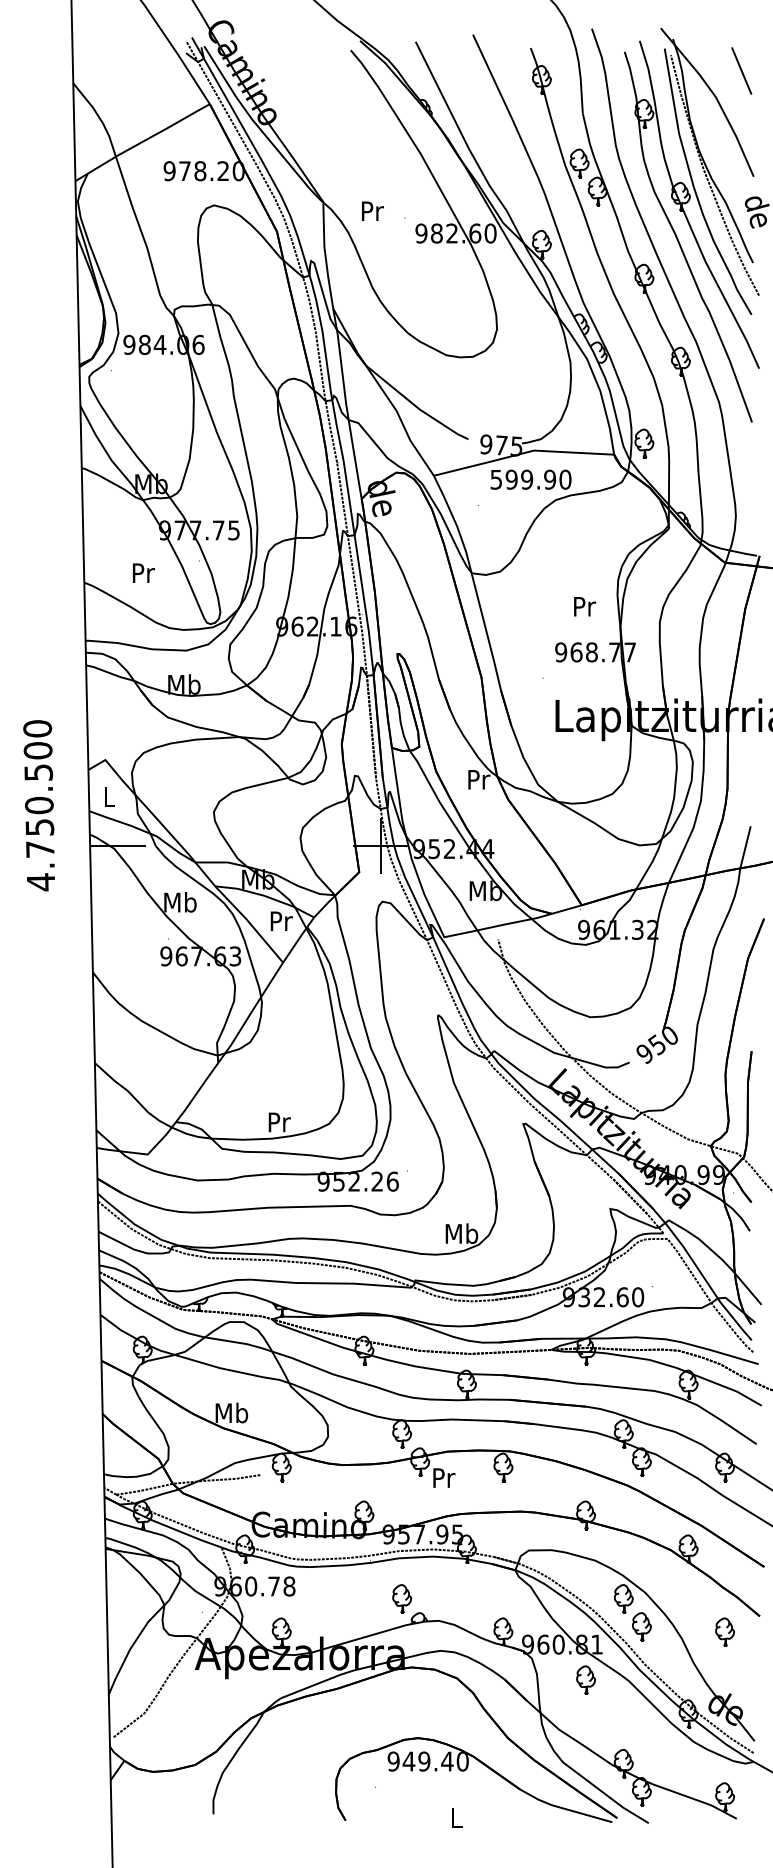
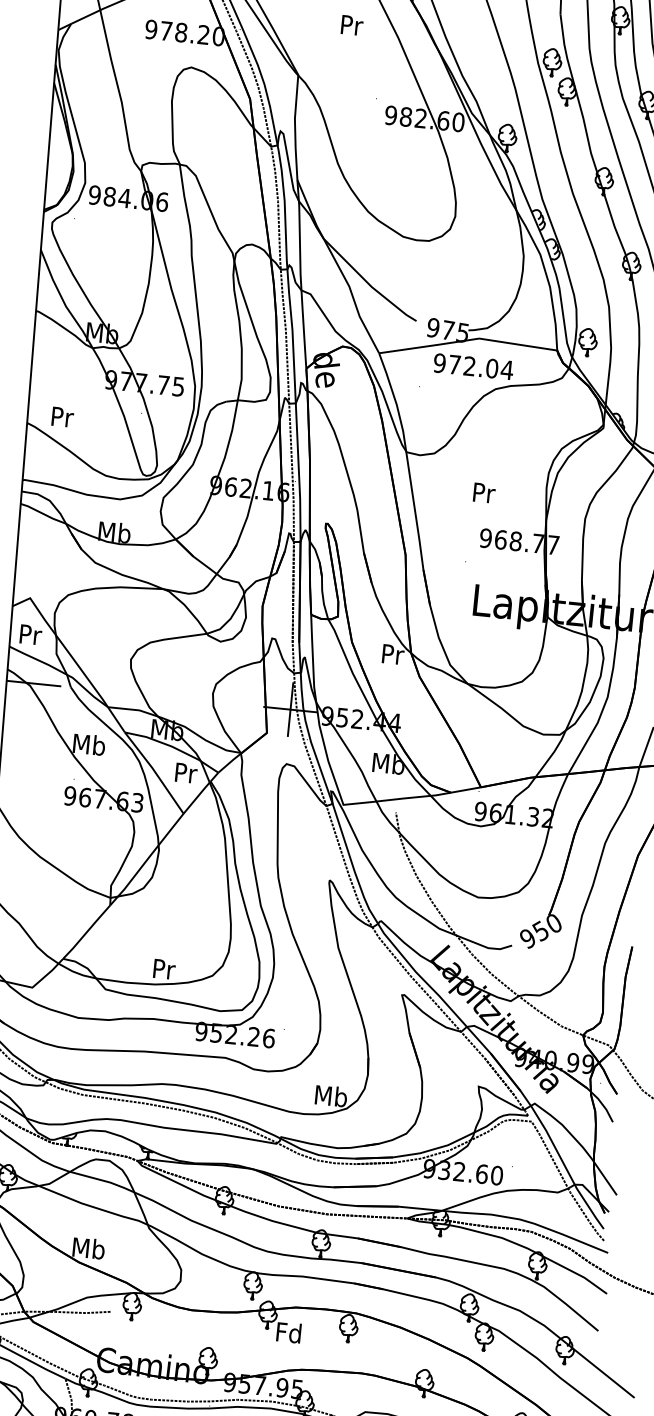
text: (372, 210) -> (351, 24), moved
text: (530, 479) -> (473, 366), 599.90 -> 972.04
text: (143, 572) -> (62, 416), moved
text: (585, 606) -> (484, 492), moved
text: (110, 796) -> (31, 634), L -> Pr
text: (443, 1477) -> (289, 1332), Pr -> Fd

